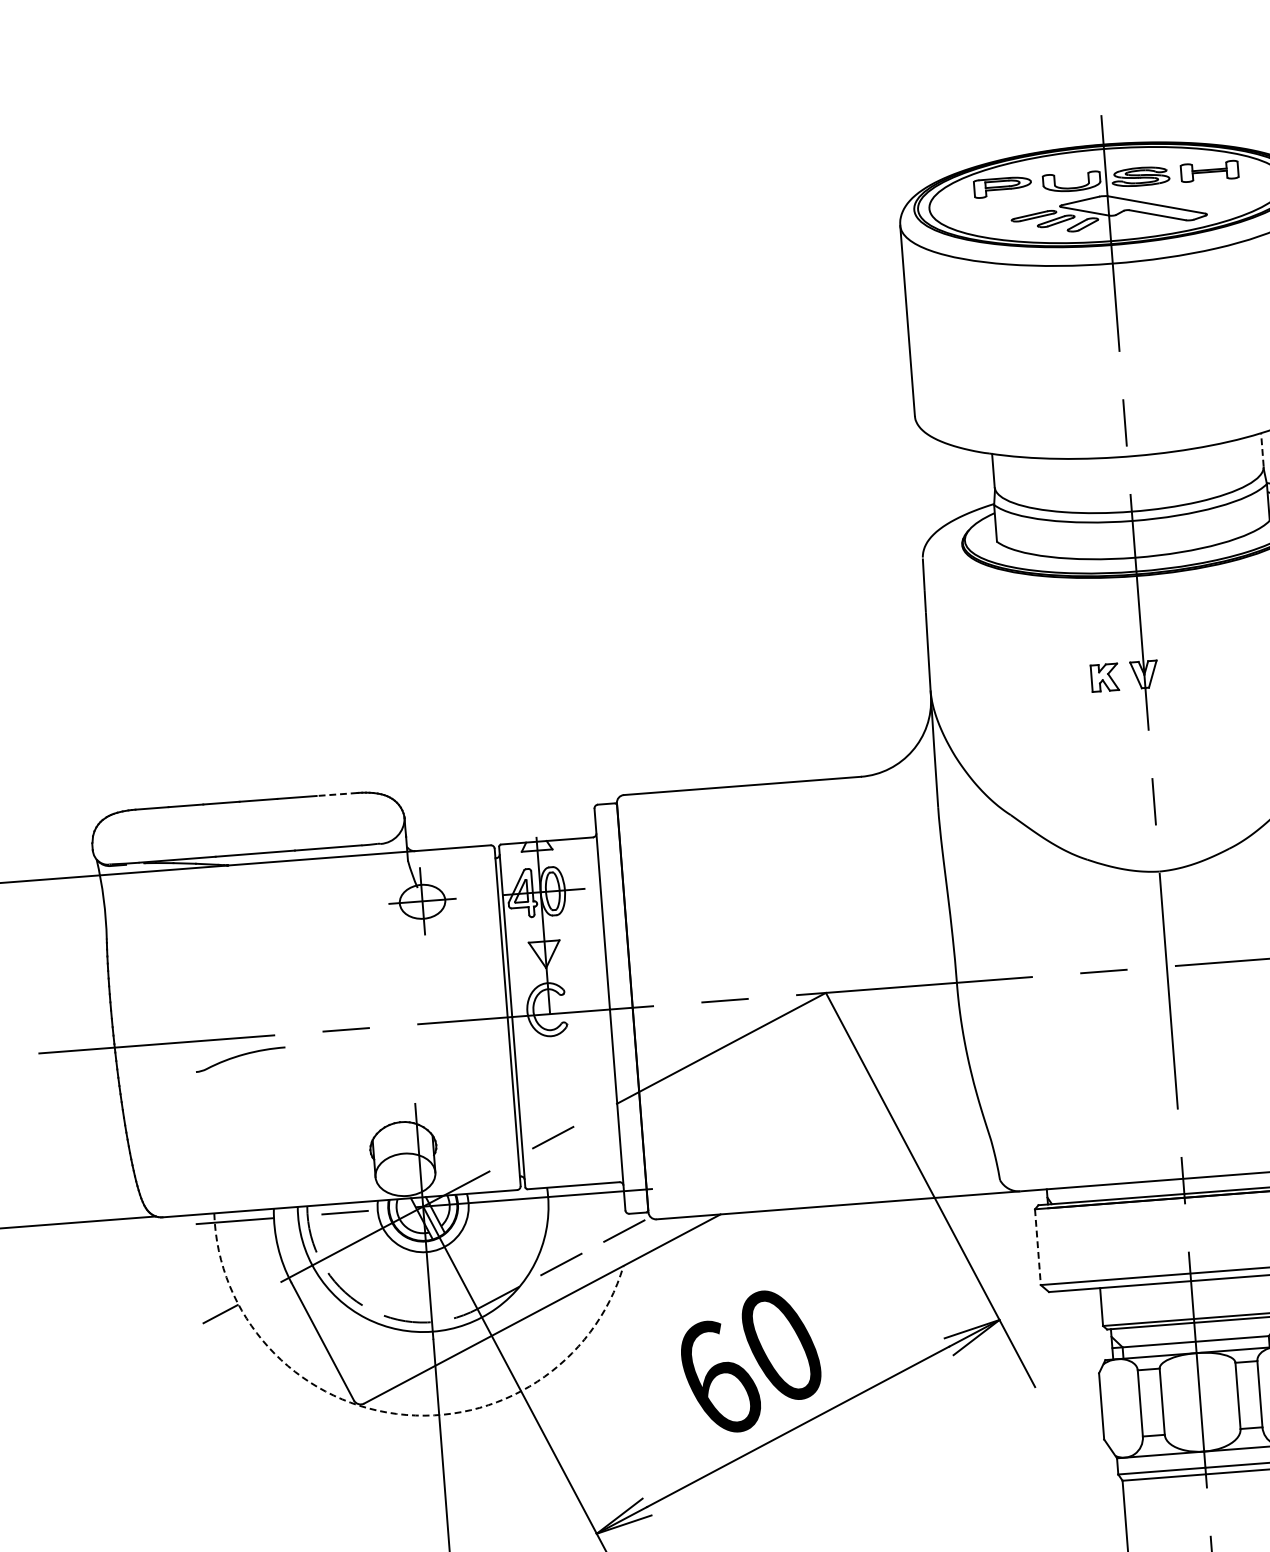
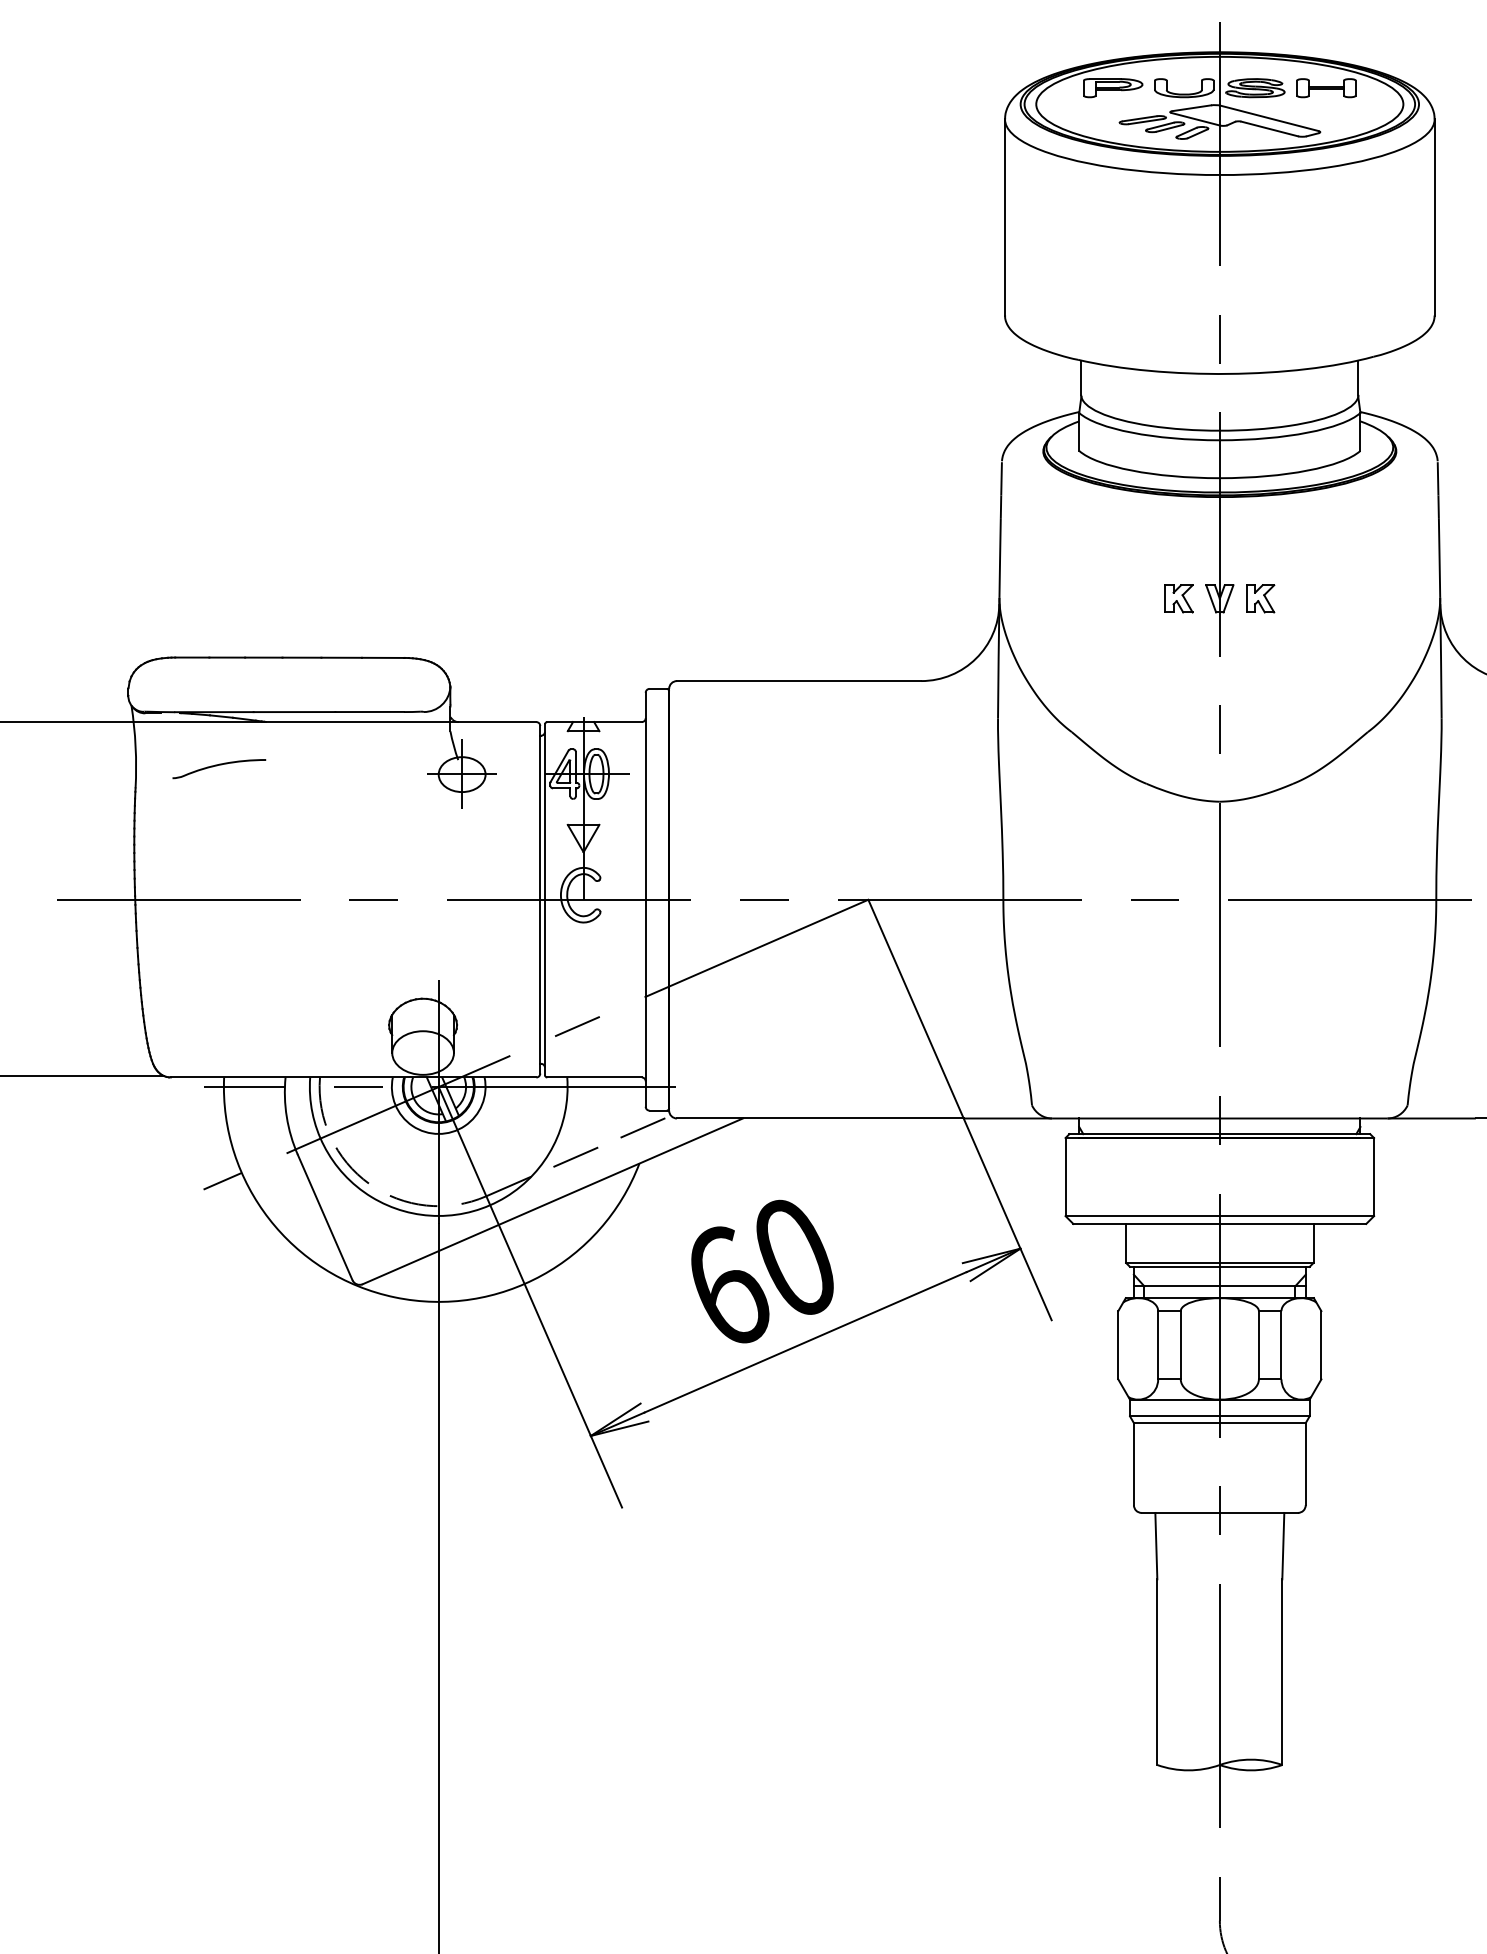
line: (1262, 449) -> (1358, 377), dashed -> solid
part: (1183, 671) -> (1260, 598), added
line: (336, 794) -> (382, 657), dashed -> solid
curve: (238, 1057) -> (217, 766), moved
line: (1037, 1247) -> (1065, 1177), dashed -> solid
arc: (396, 1414) -> (395, 1297), dashed -> solid

